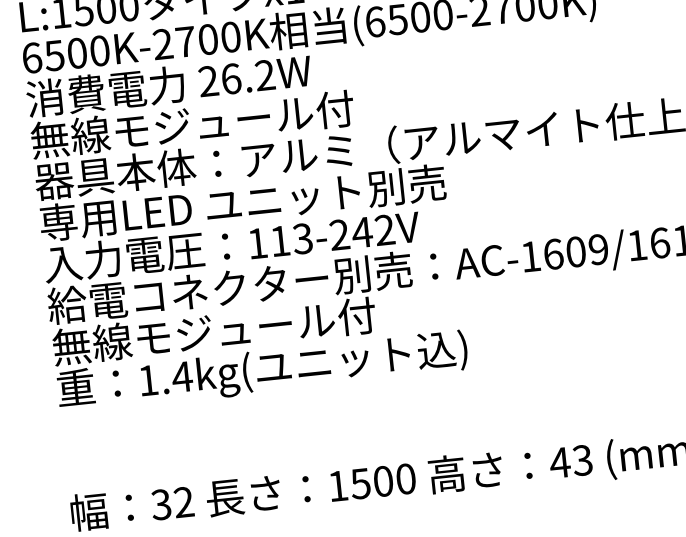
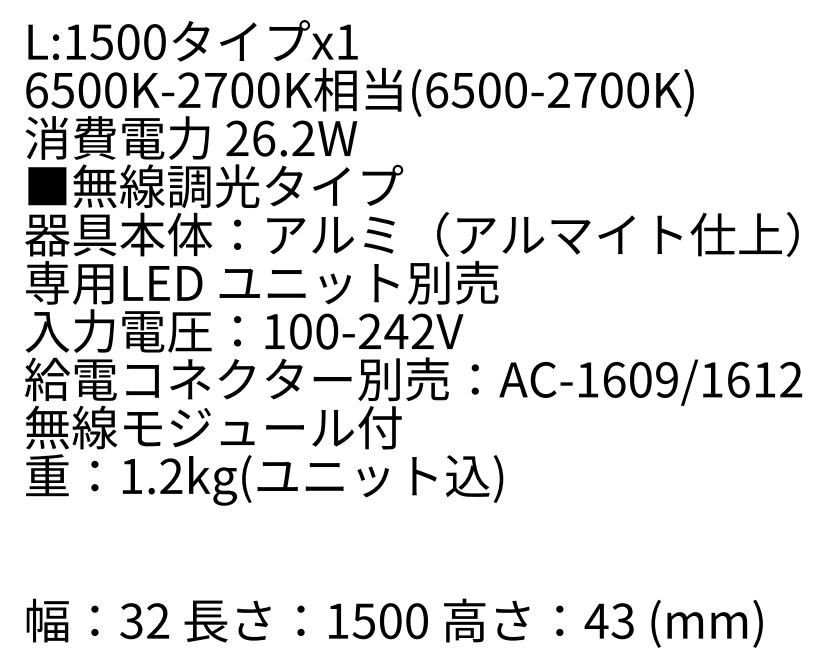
text: (193, 124) -> (214, 186), 無線モジュール付 -> ■無線調光タイプ
text: (292, 239) -> (314, 331), 113-242V -> 100-242V
text: (182, 376) -> (171, 475), 1.4kg( -> 1.2kg(

